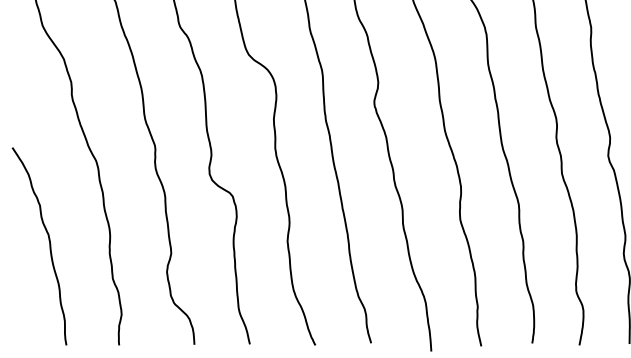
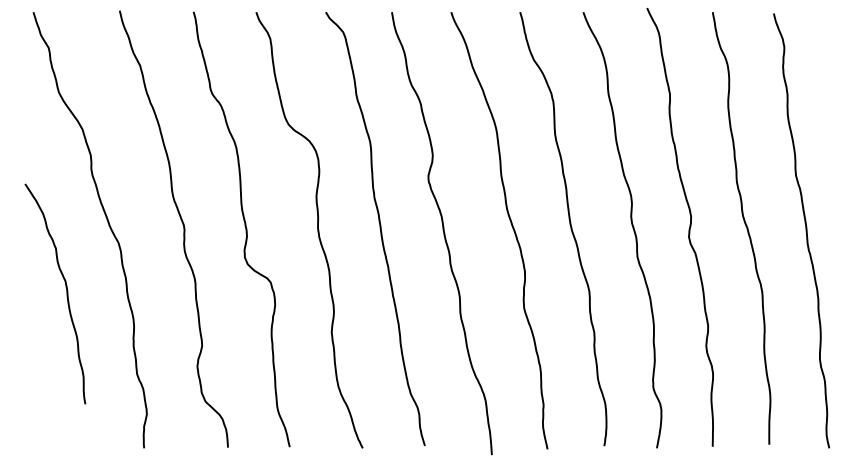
curve: (49, 245) -> (66, 293), moved

